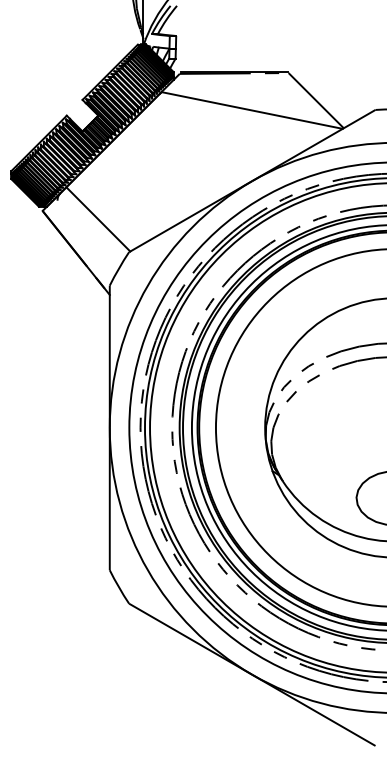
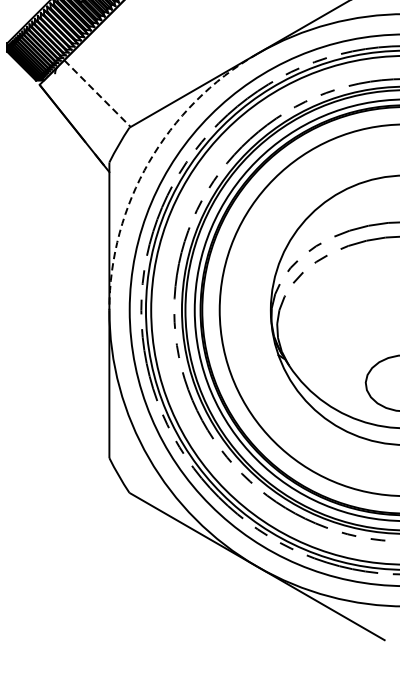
line: (98, 219) -> (97, 93), solid -> dashed
arc: (147, 285) -> (148, 162), solid -> dashed

